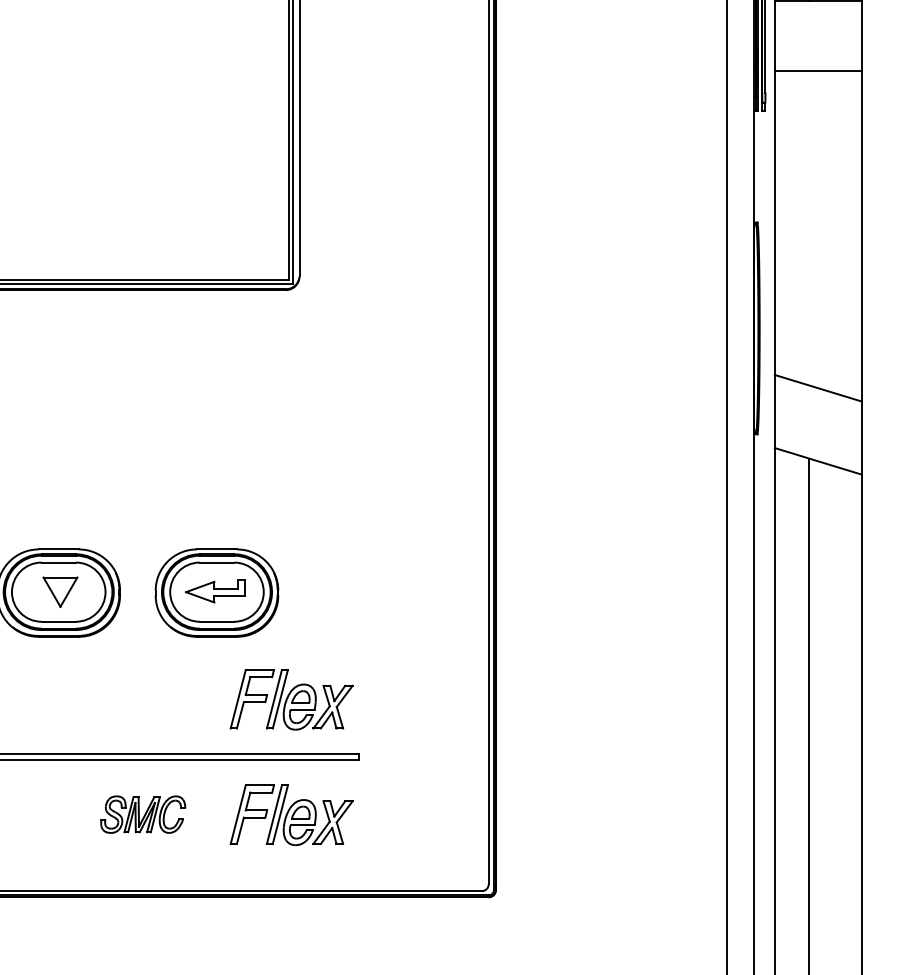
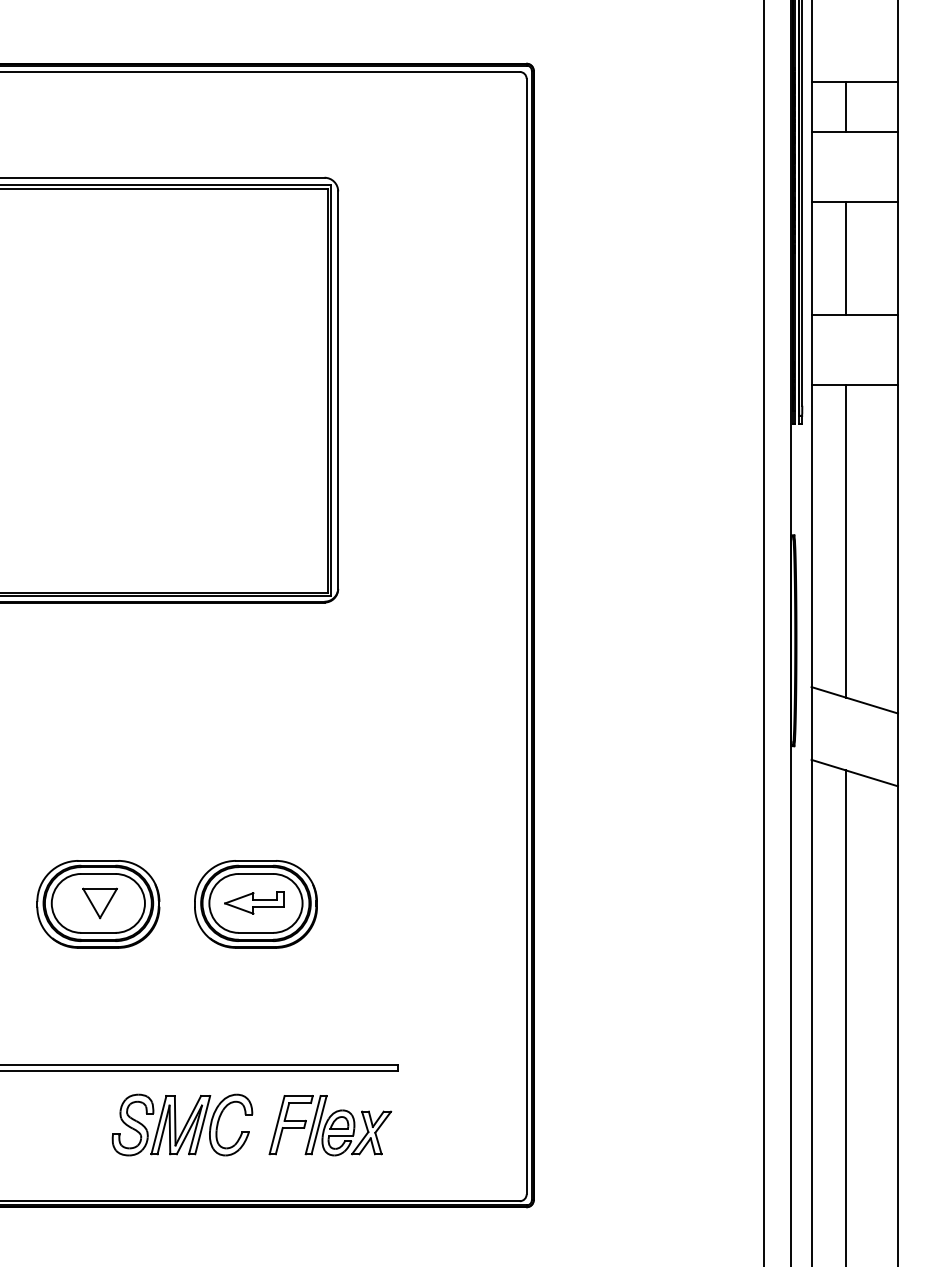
line: (808, 227) -> (845, 540), added
part: (291, 699) -> (330, 1010), removed
part: (143, 814) -> (182, 1124), size x1.67

